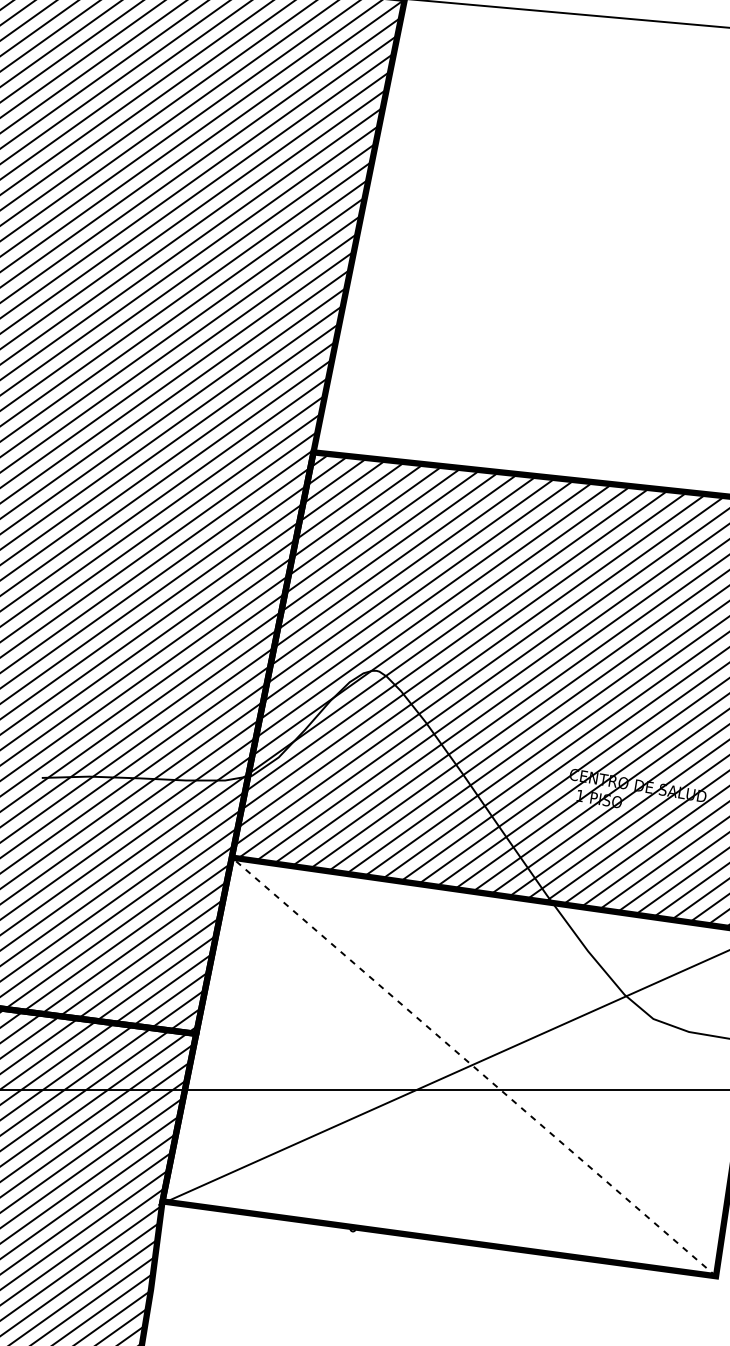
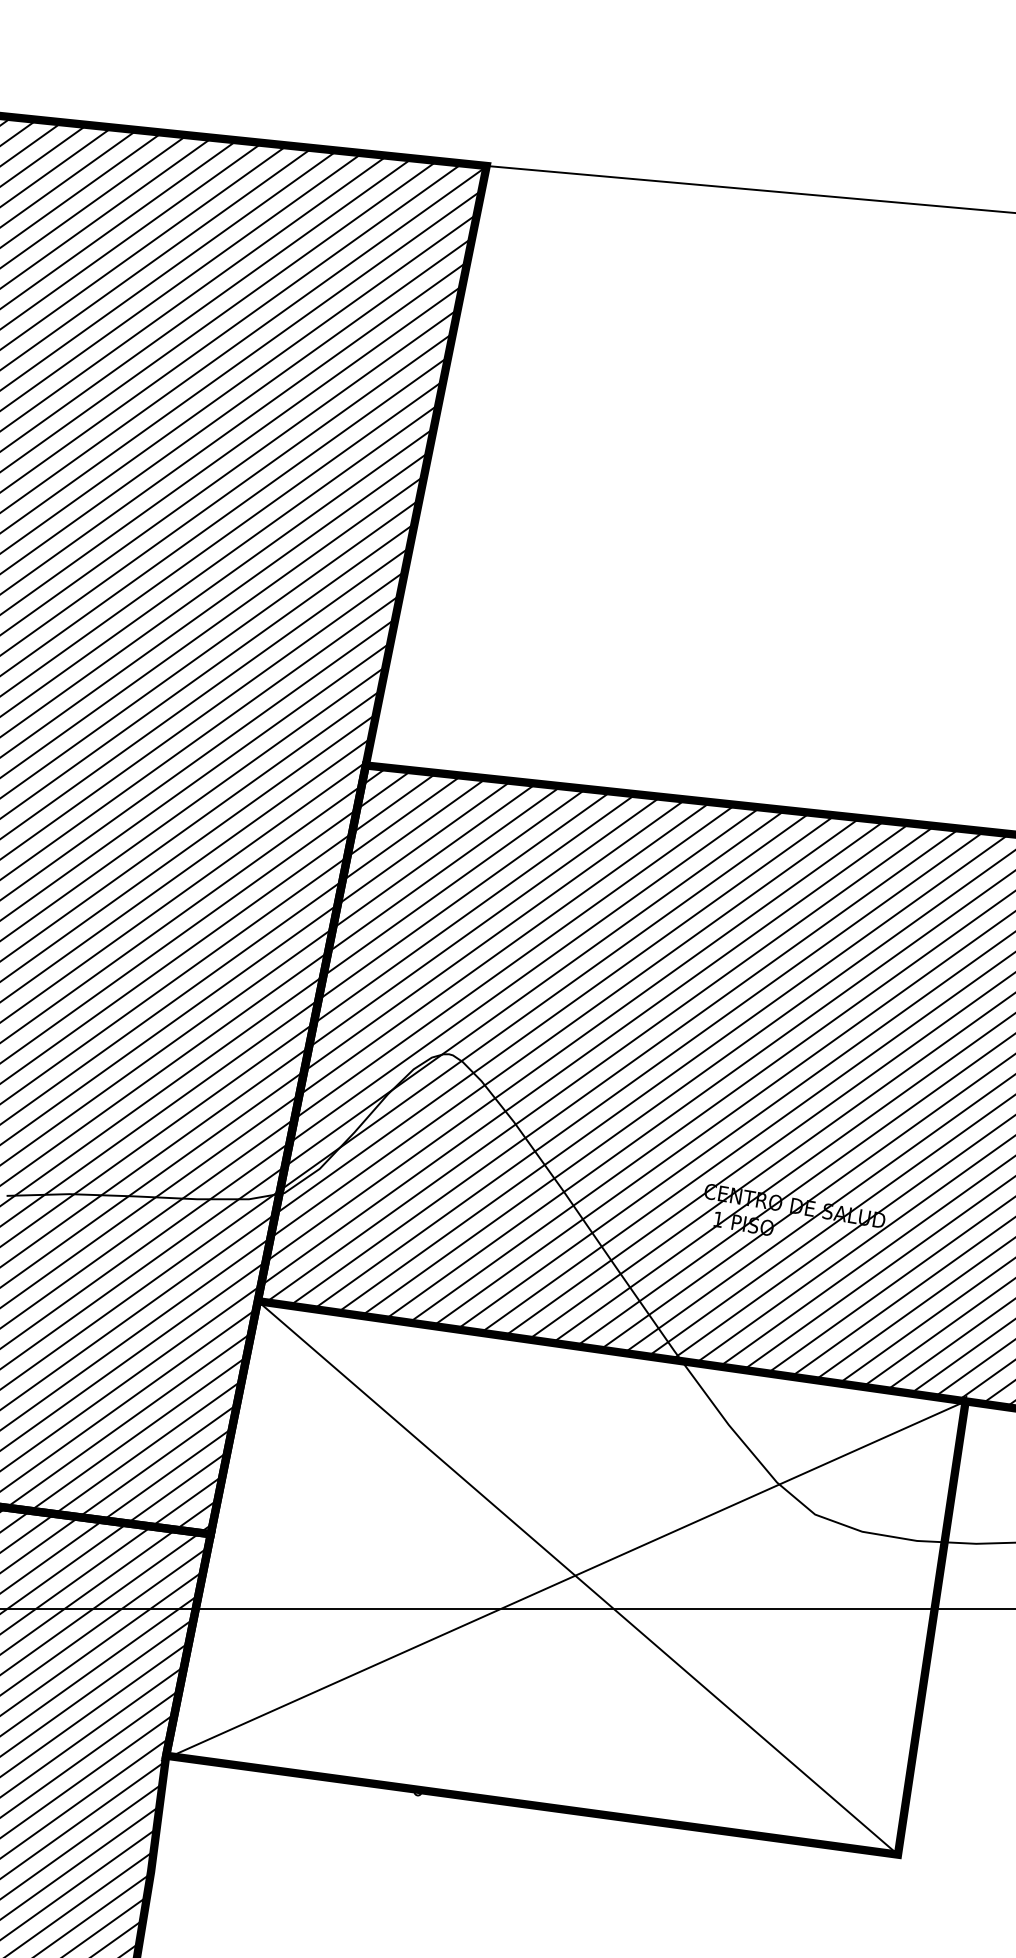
line: (473, 1066) -> (577, 1577), dashed -> solid

